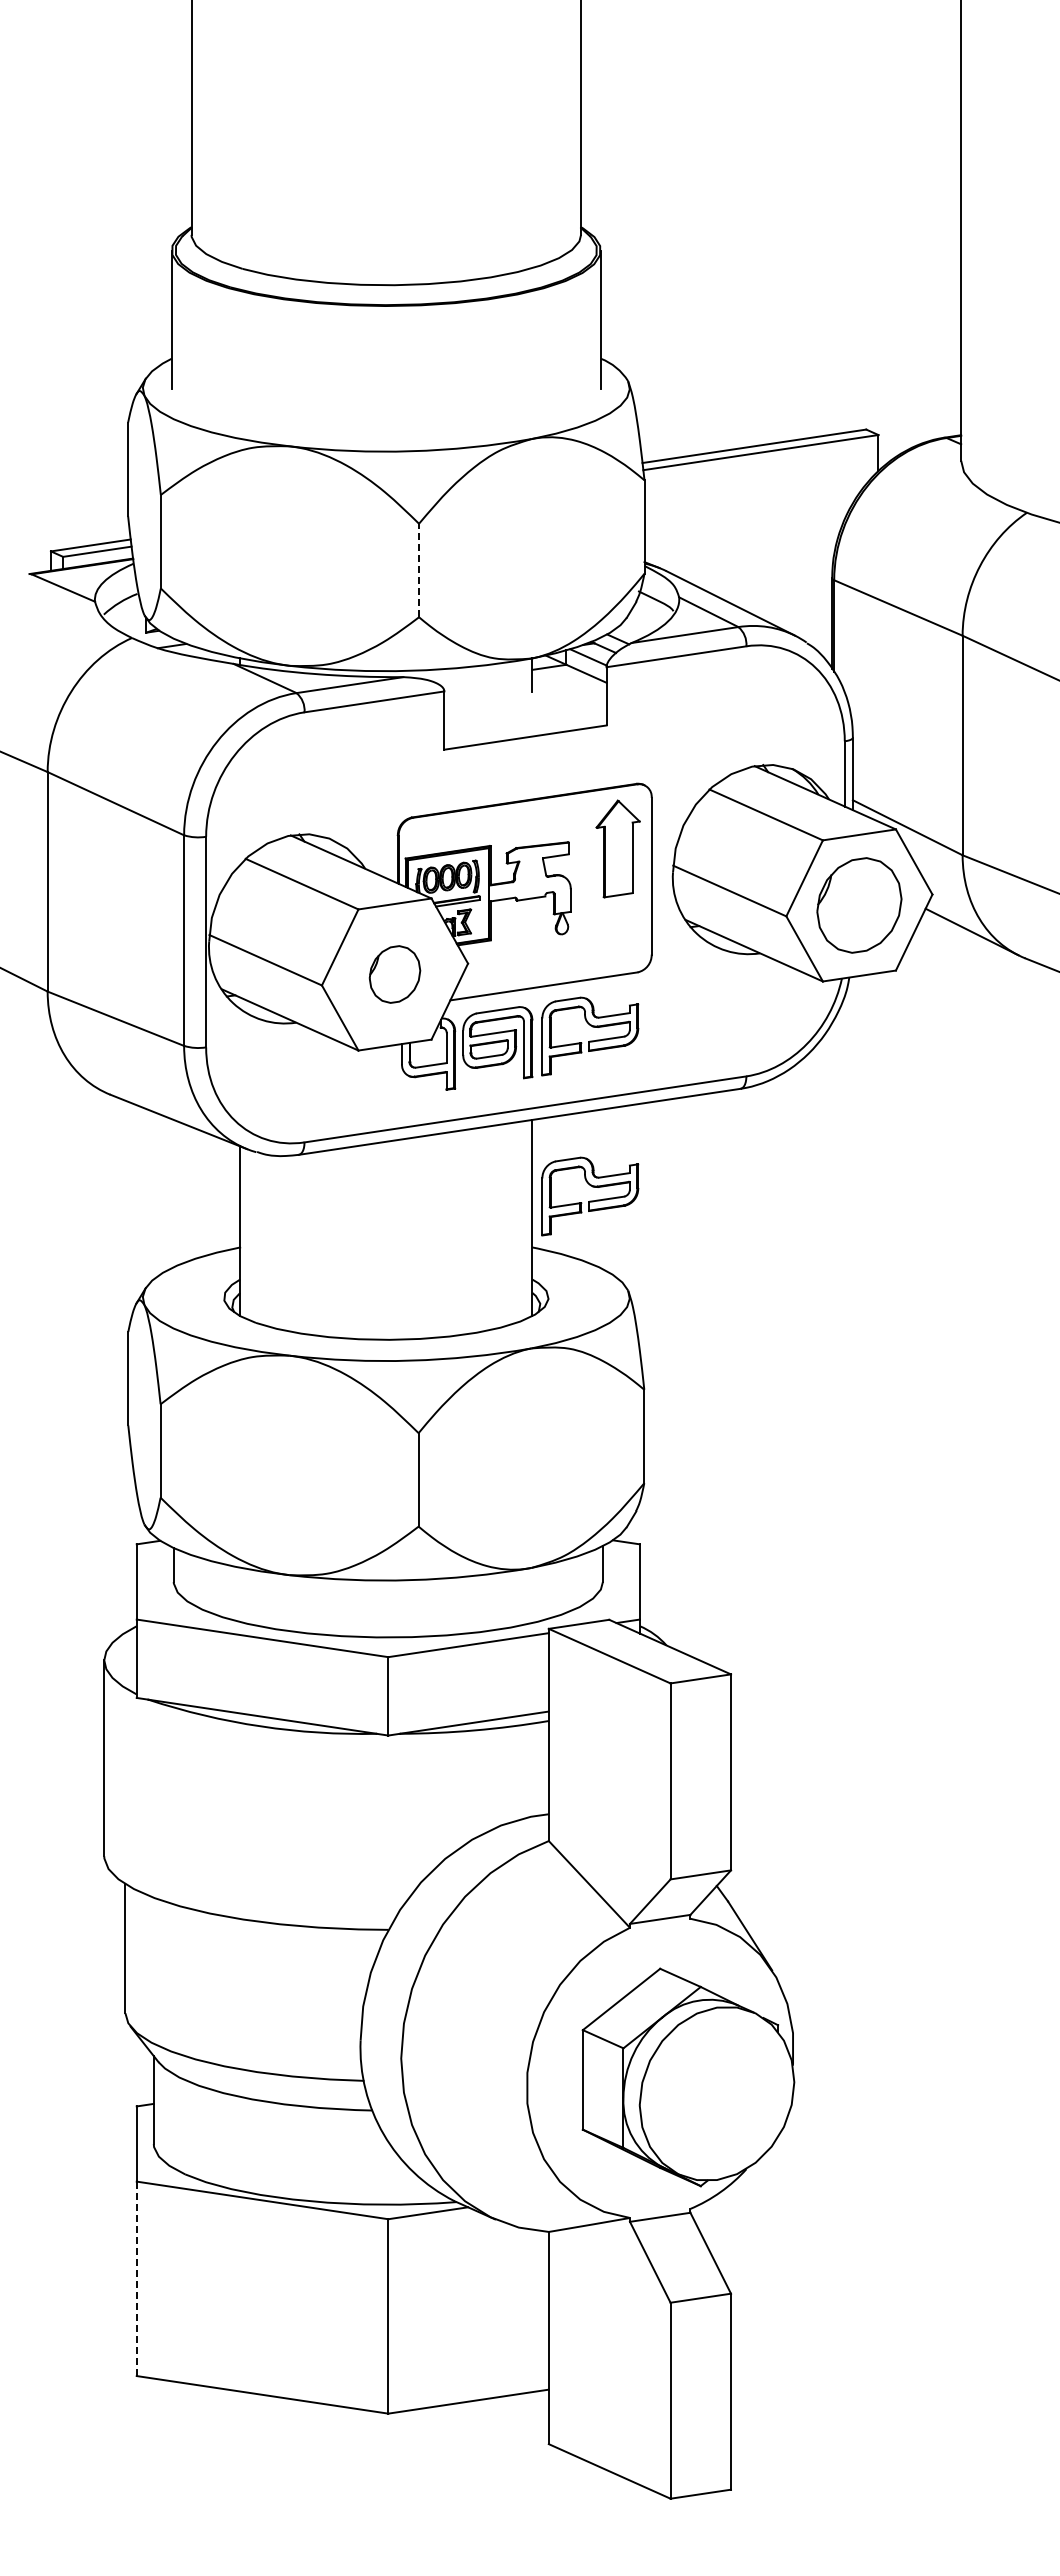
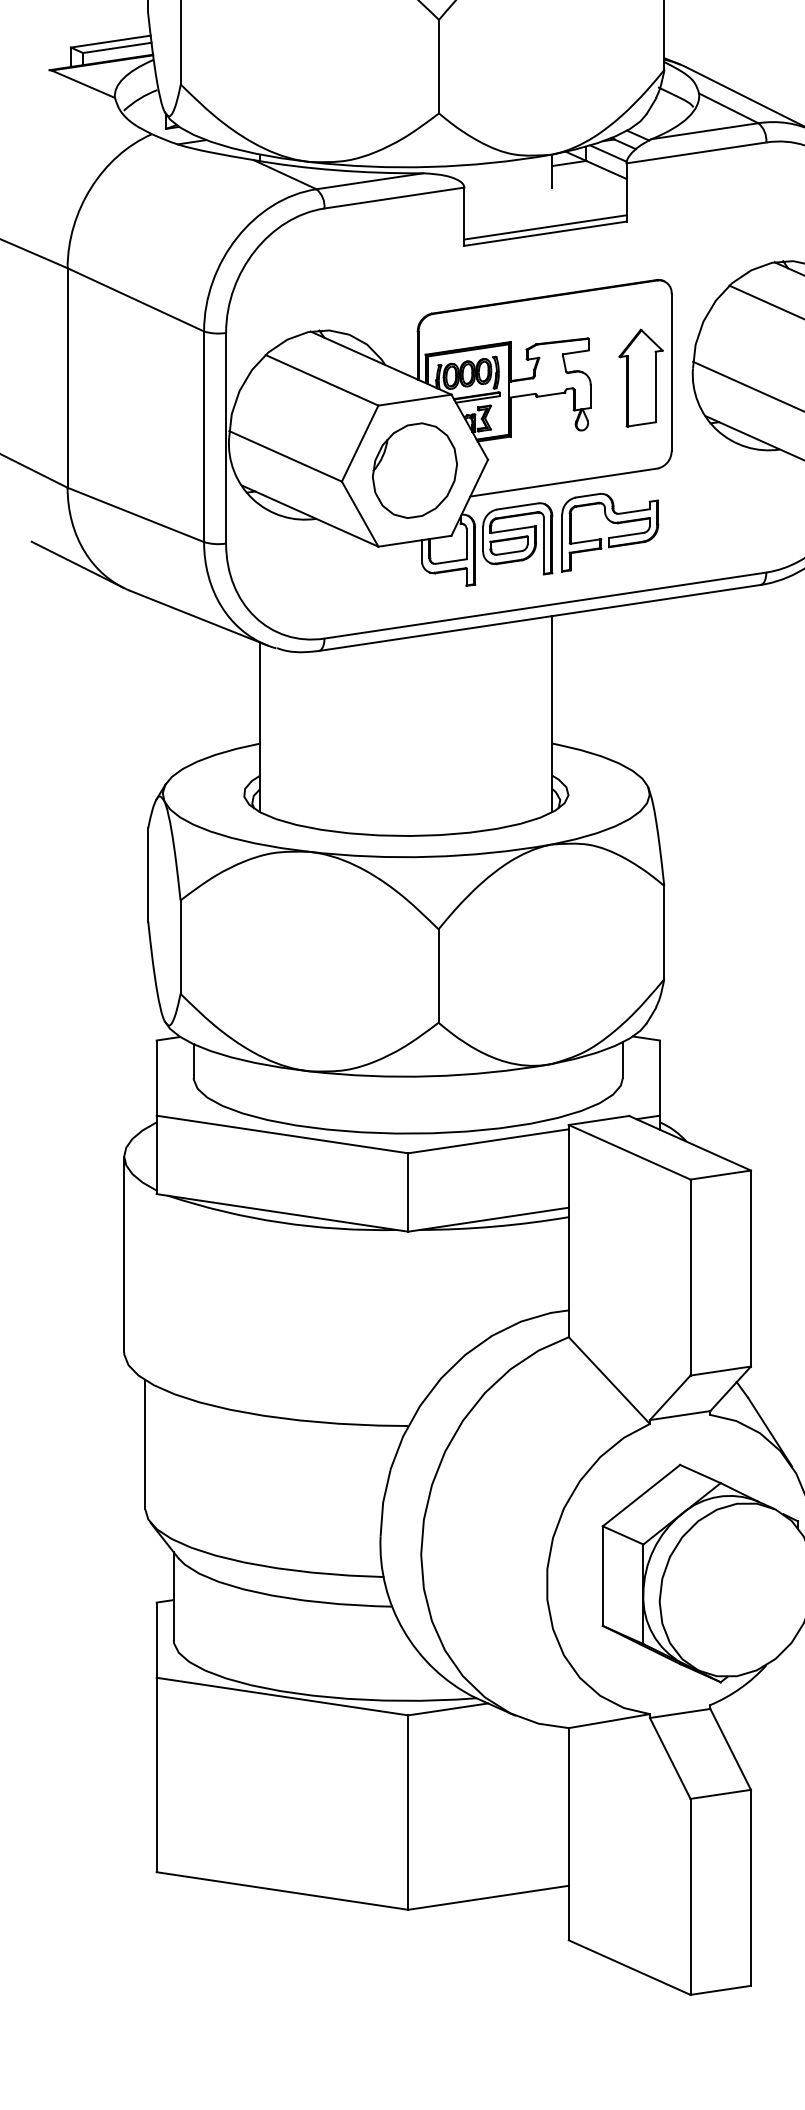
line: (419, 570) -> (439, 66), dashed -> solid
line: (525, 731) -> (545, 227), added
part: (617, 848) -> (640, 377), moved
part: (394, 974) -> (414, 470), size x1.67
line: (57, 1068) -> (77, 564), added
part: (590, 1196) -> (610, 692), removed
line: (136, 2278) -> (156, 1774), dashed -> solid

